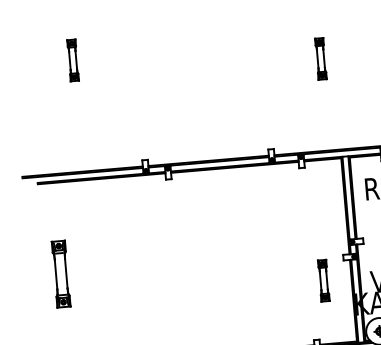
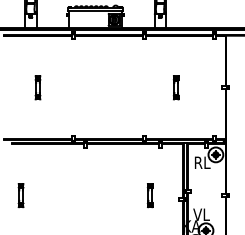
part: (72, 59) -> (37, 87), moved
part: (60, 274) -> (20, 195), size x0.62
part: (322, 280) -> (149, 195), moved

